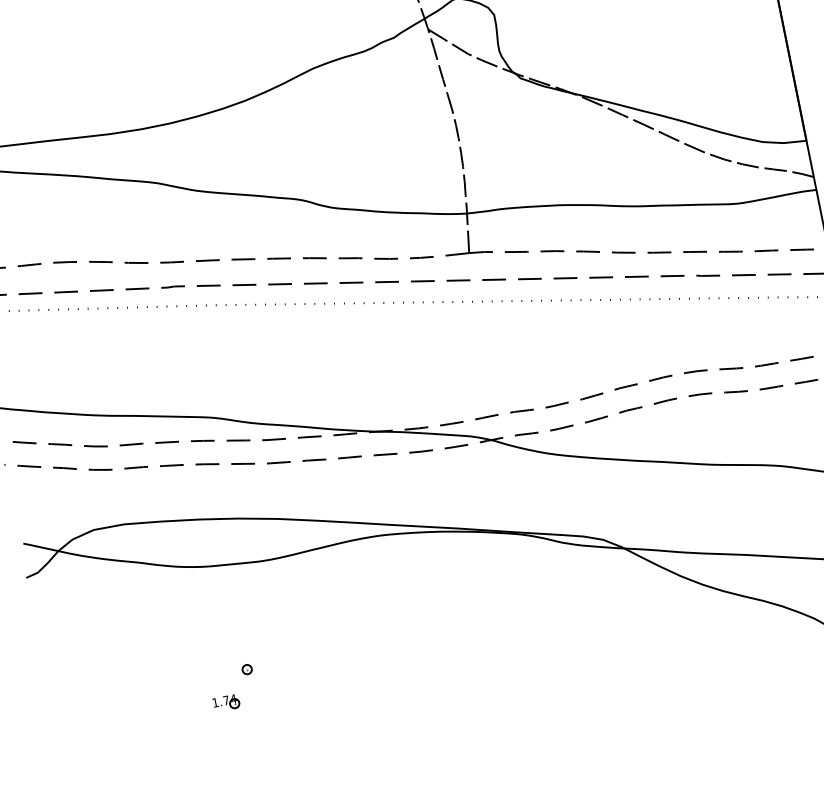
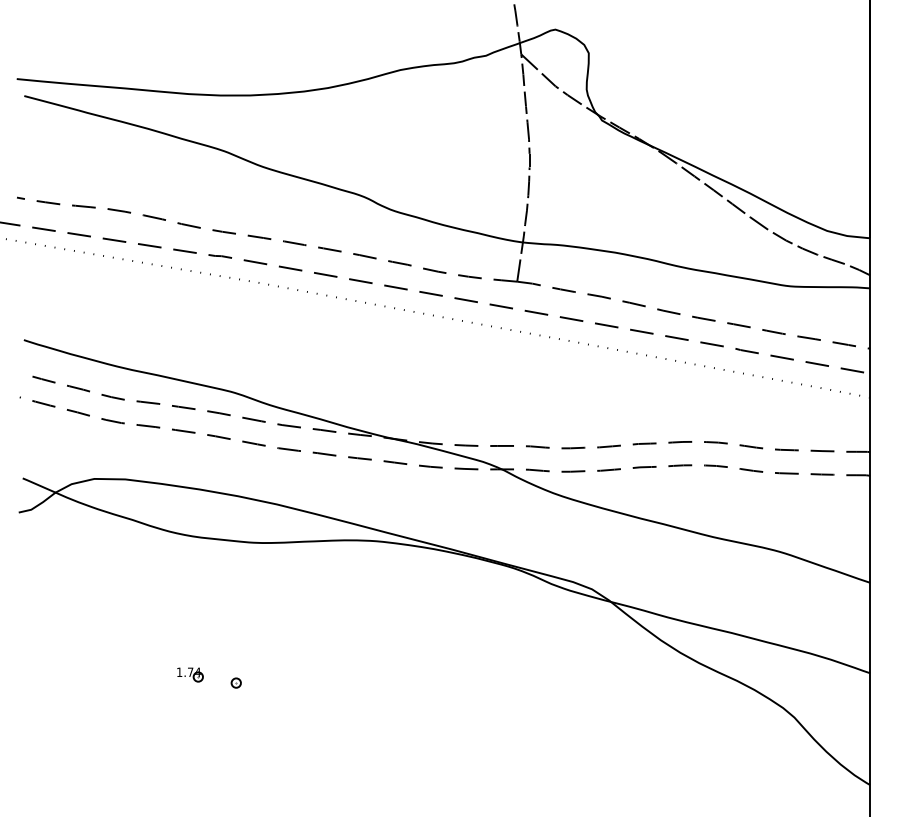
part: (246, 669) -> (235, 682), moved

